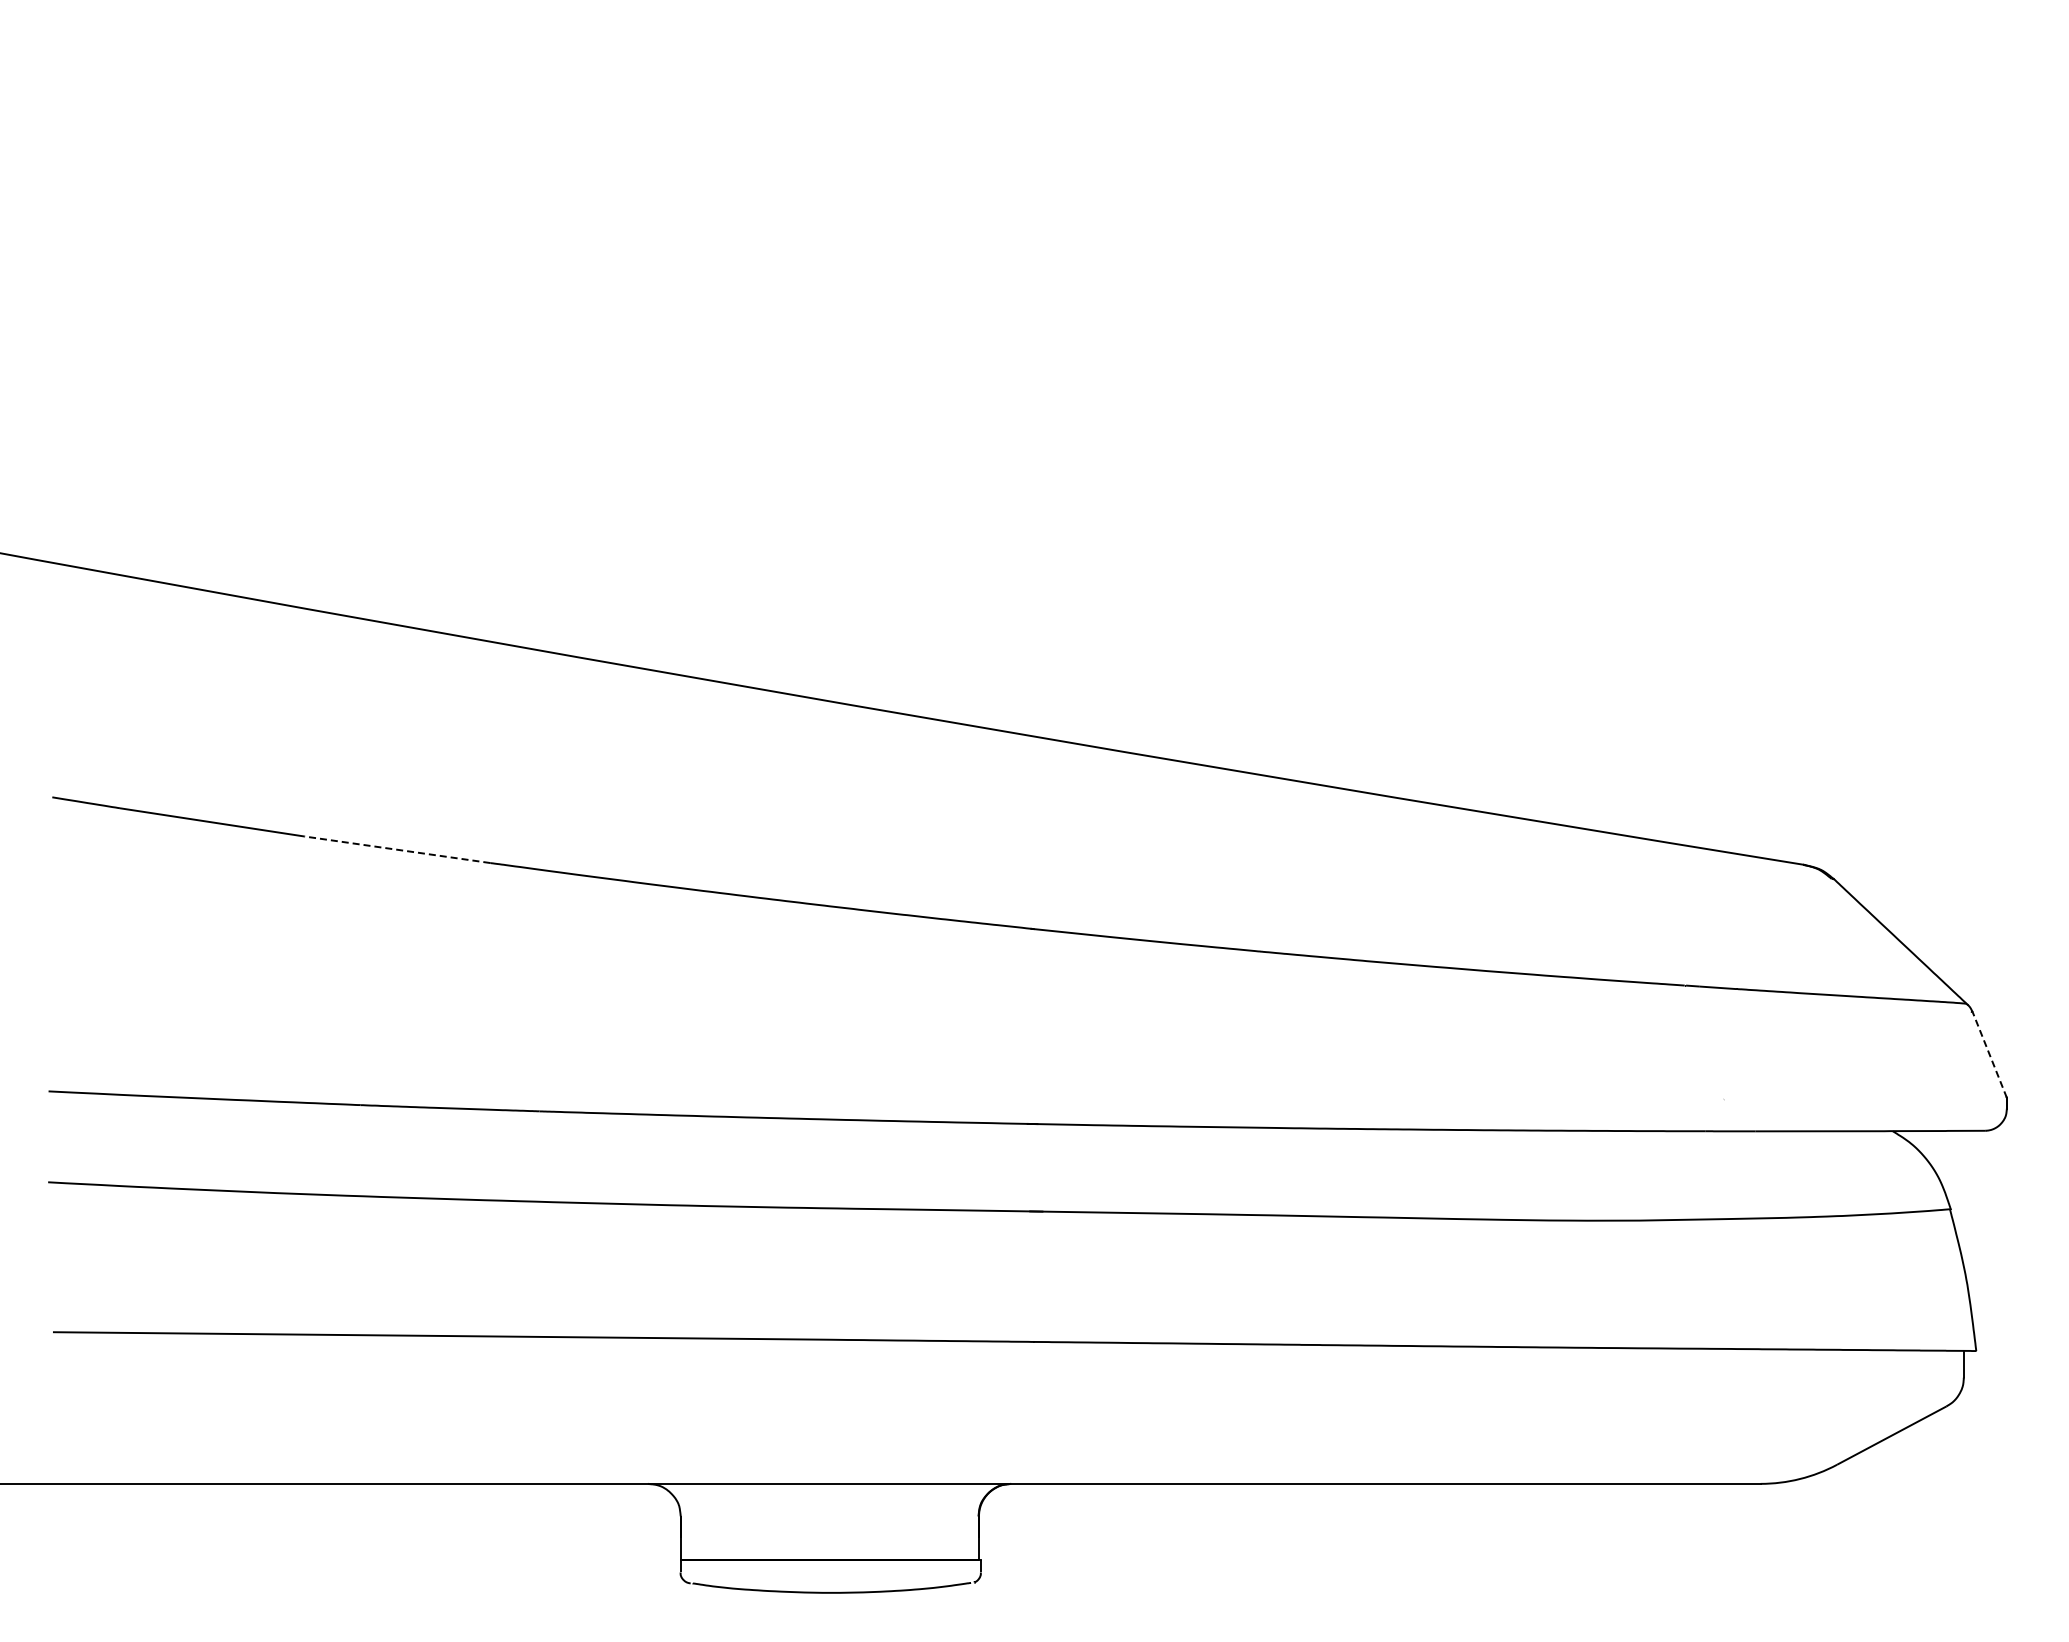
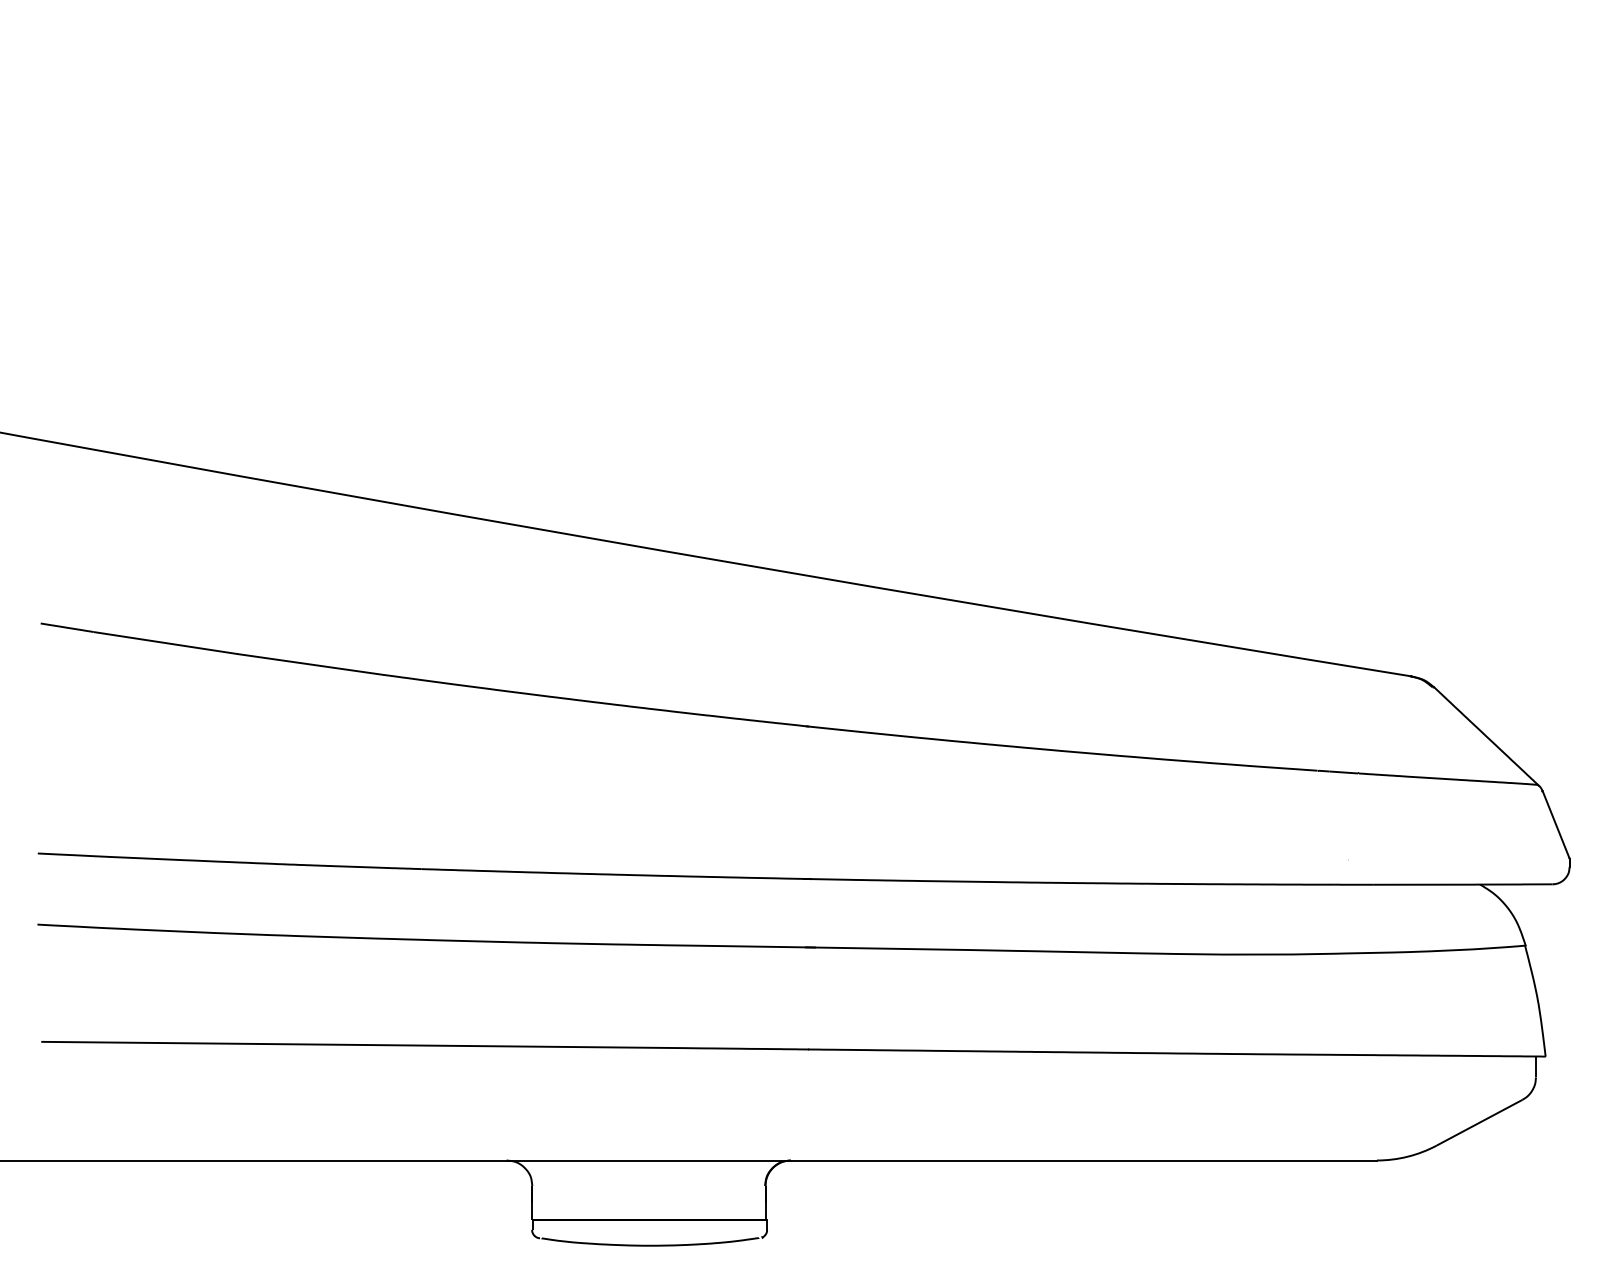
line: (397, 849) -> (310, 664), dashed -> solid
line: (1989, 1054) -> (1556, 824), dashed -> solid

